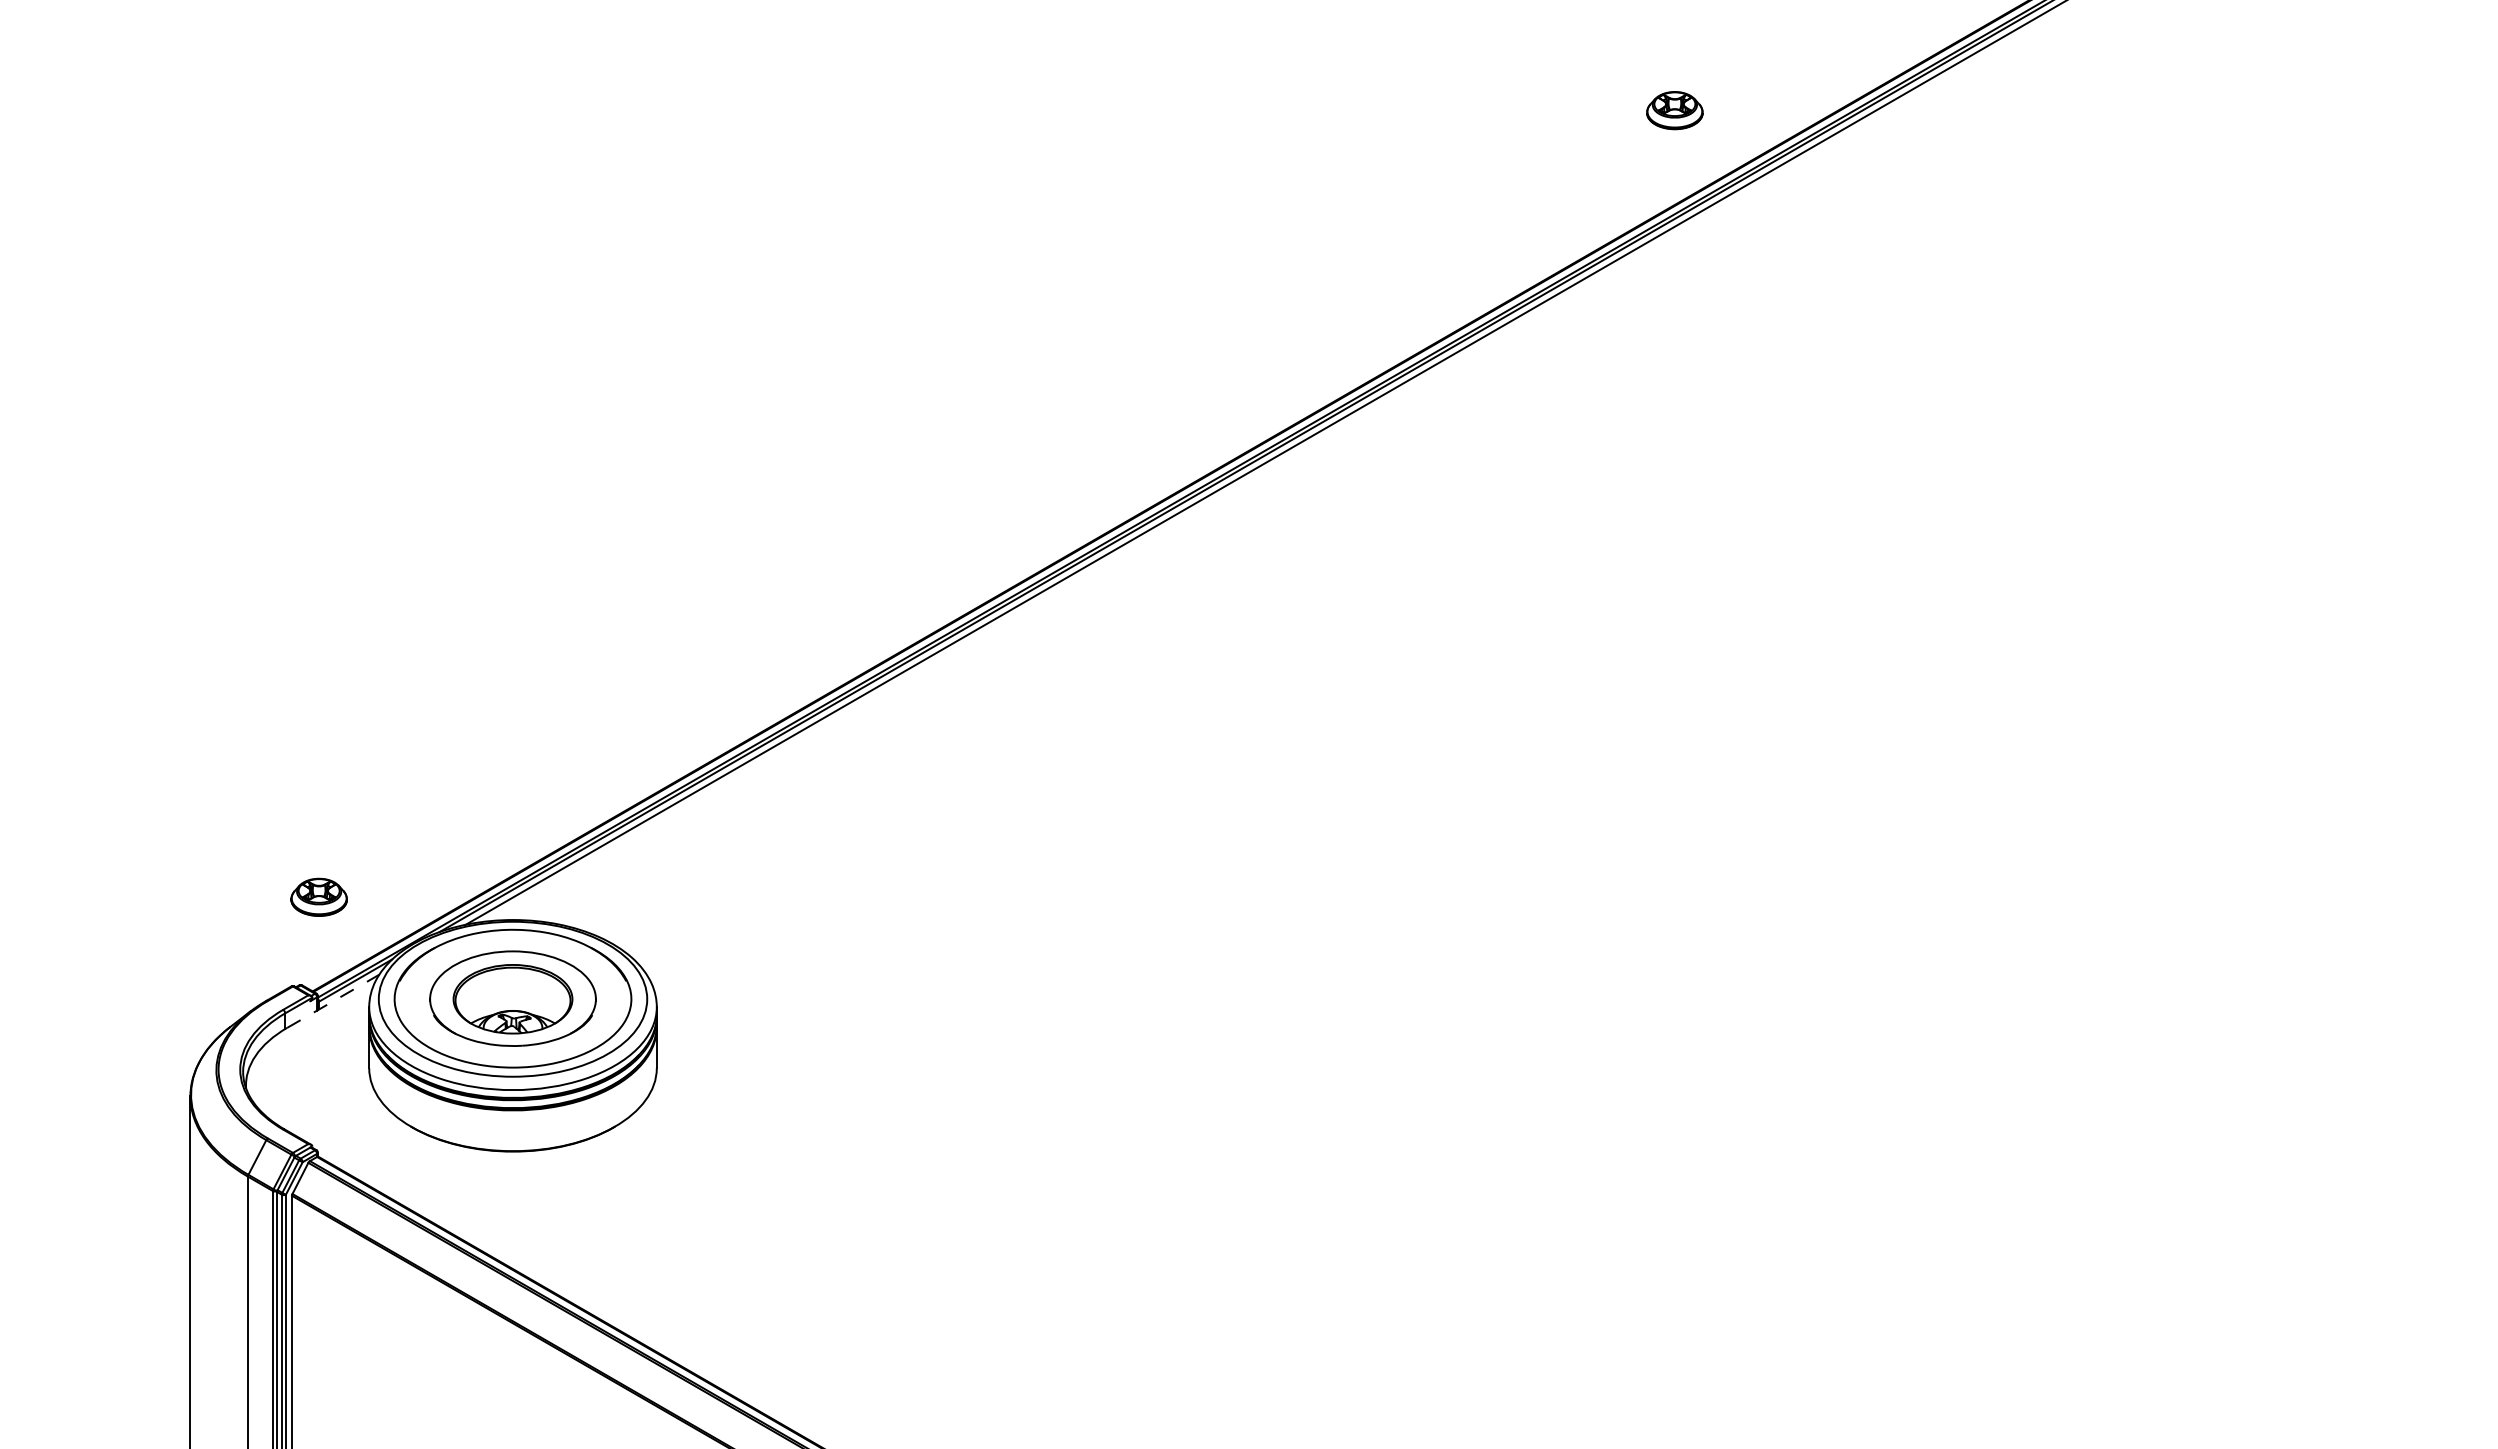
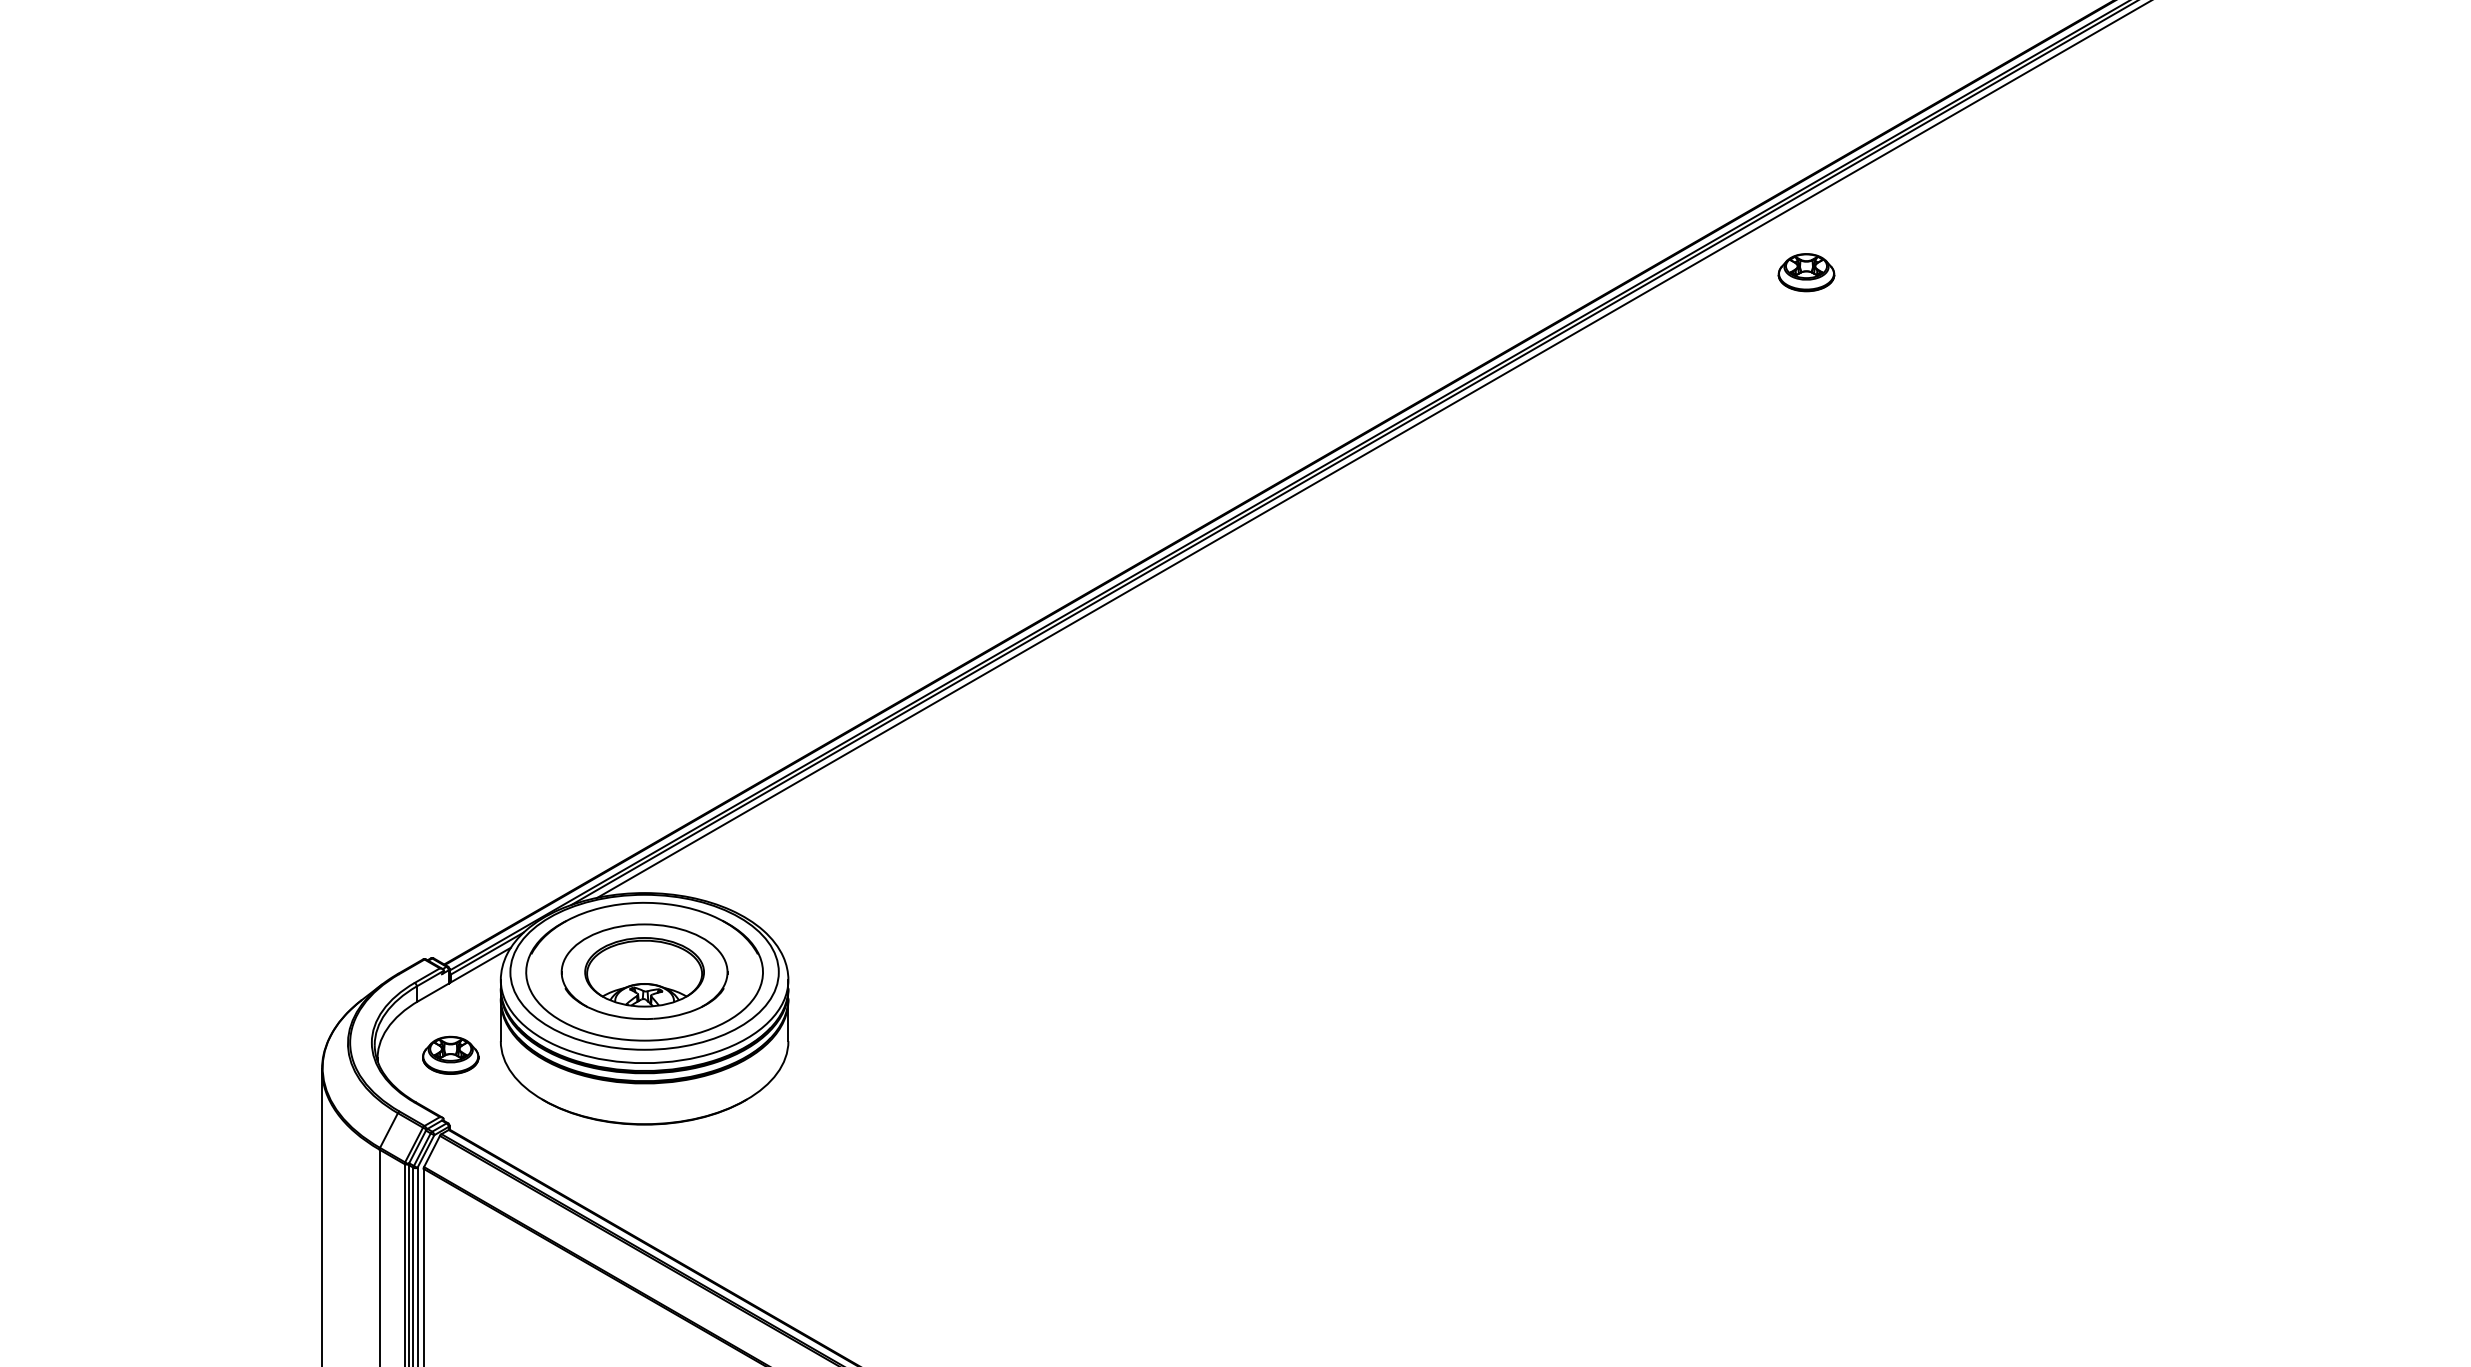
part: (1674, 110) -> (1806, 272), moved
part: (318, 896) -> (450, 1054), moved
line: (333, 1001) -> (465, 974), dashed -> solid

